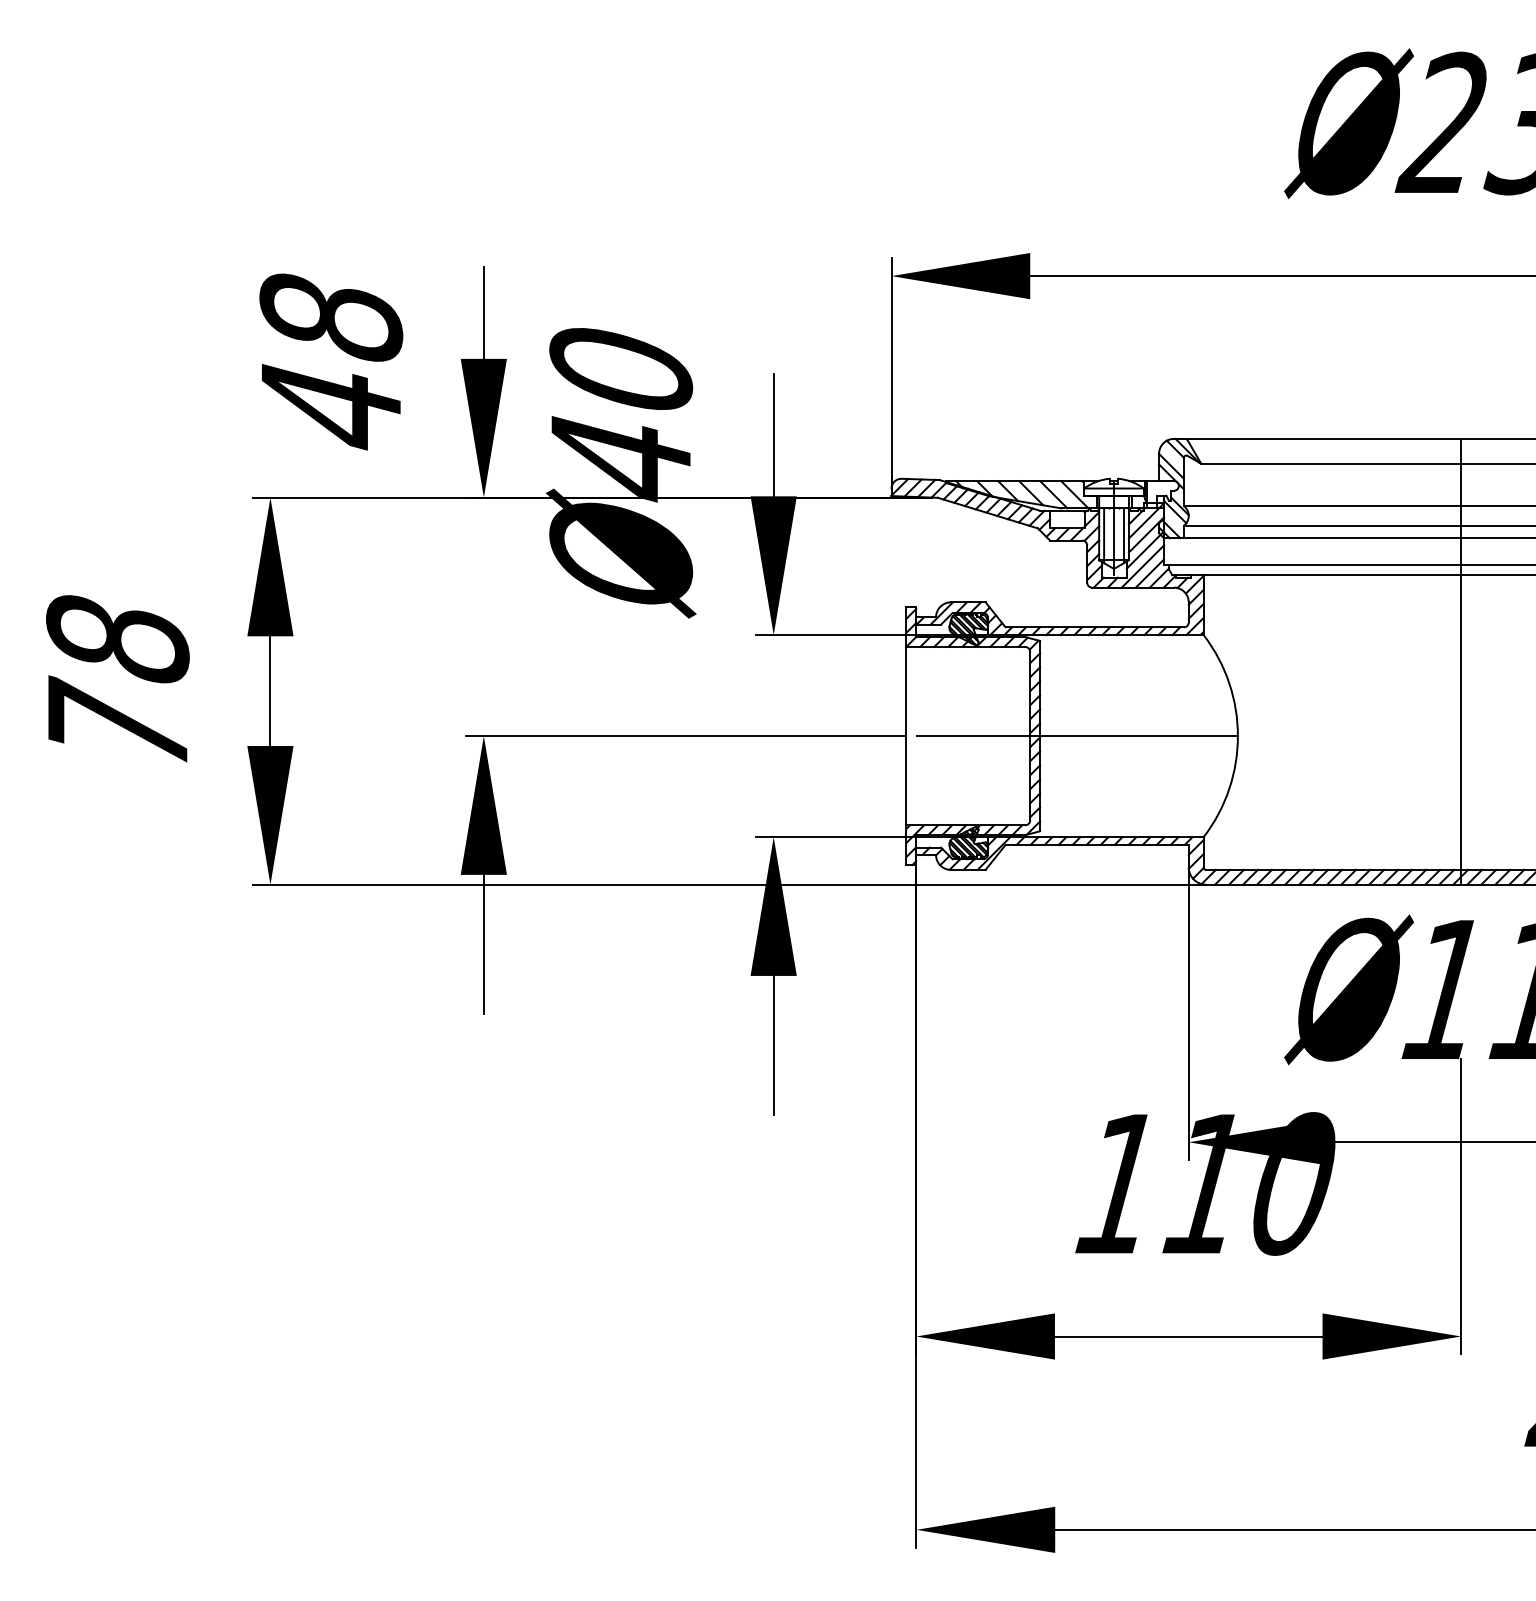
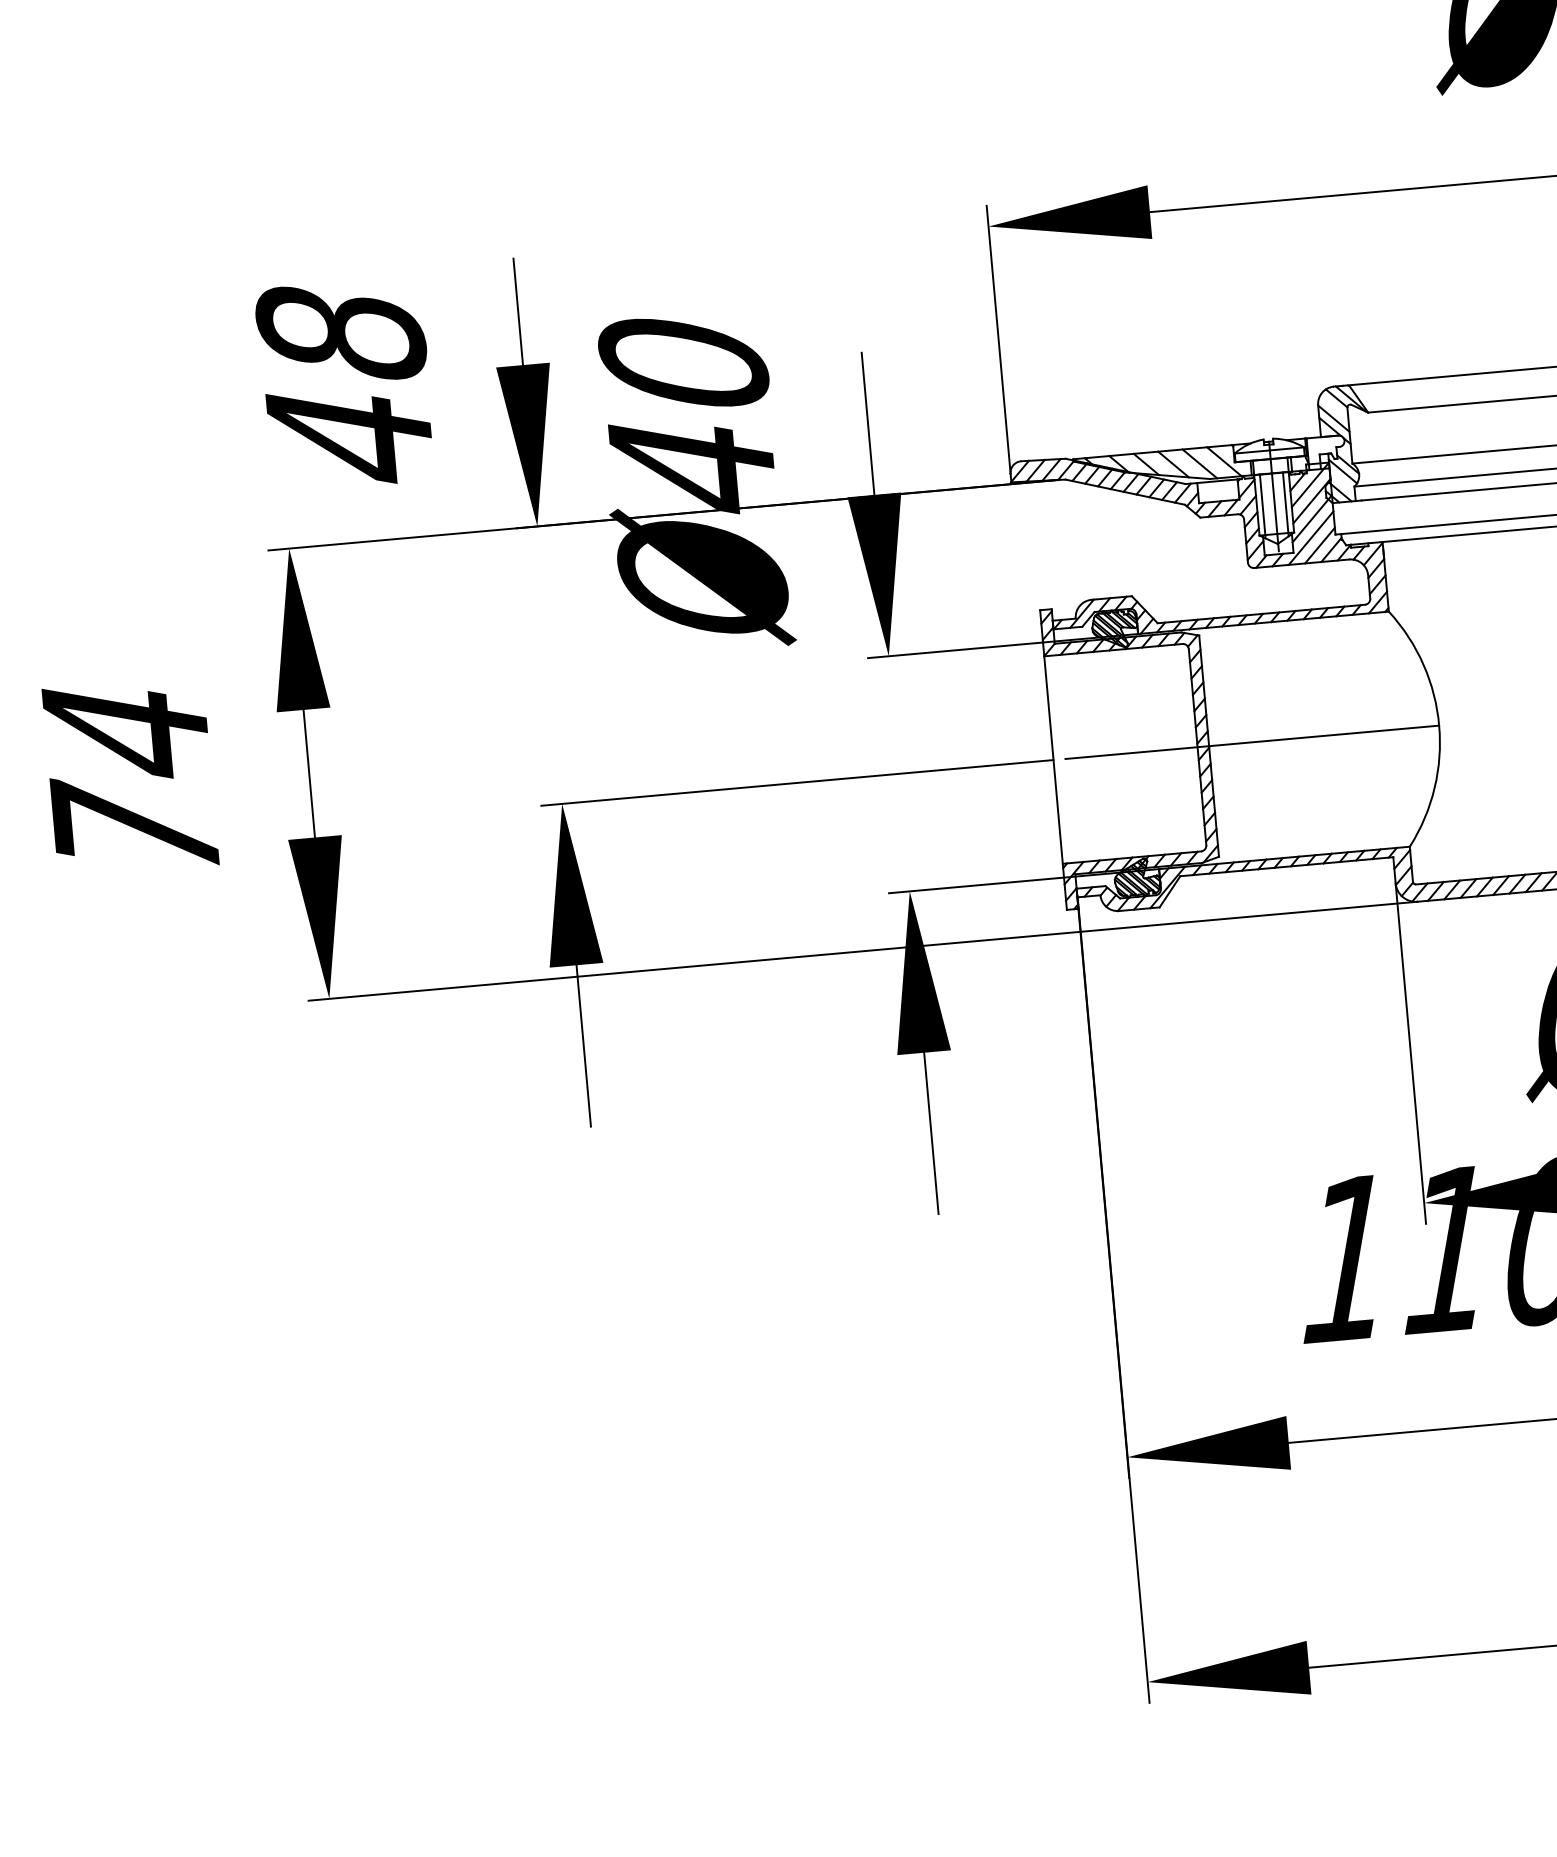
text: (117, 639) -> (126, 729), 78 -> 74

